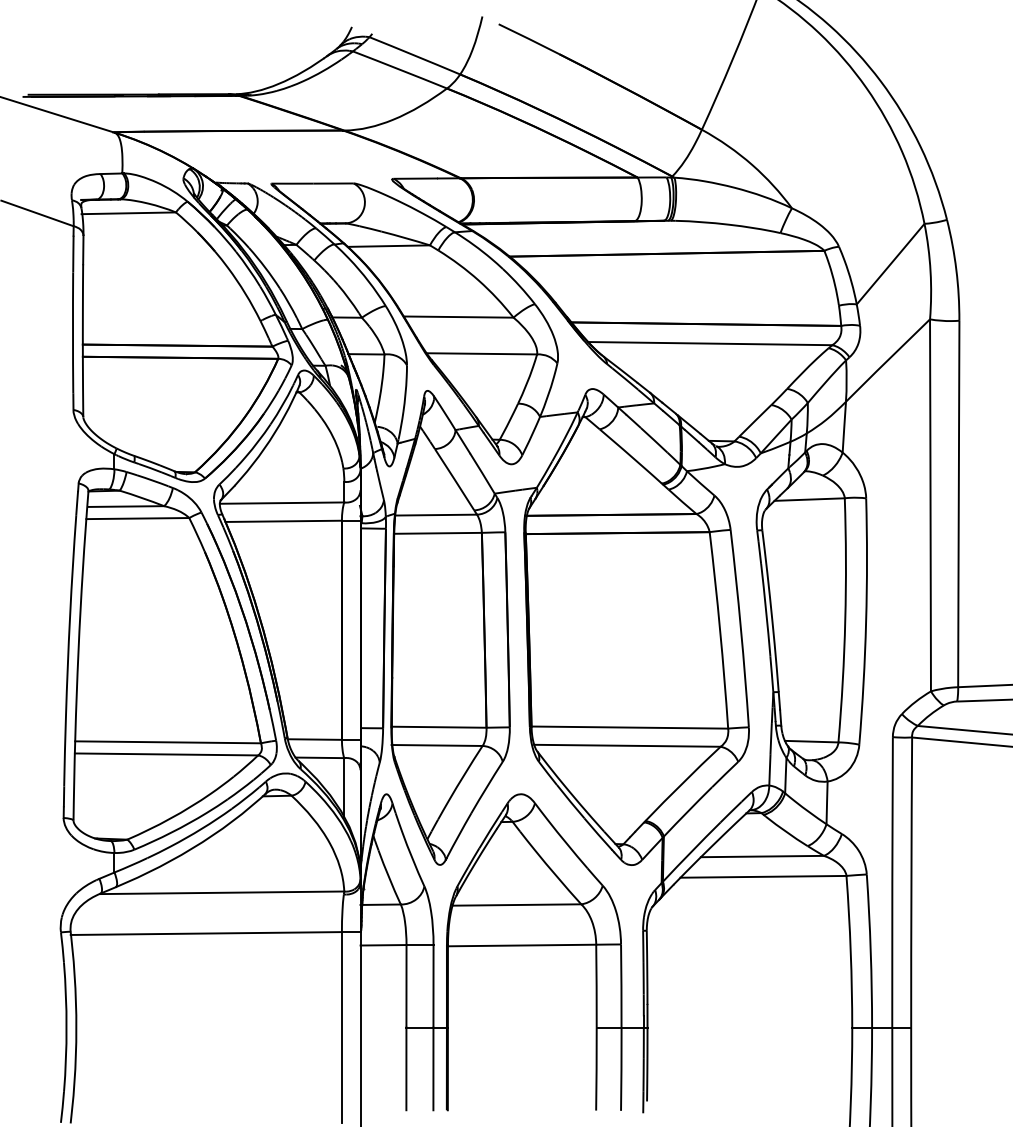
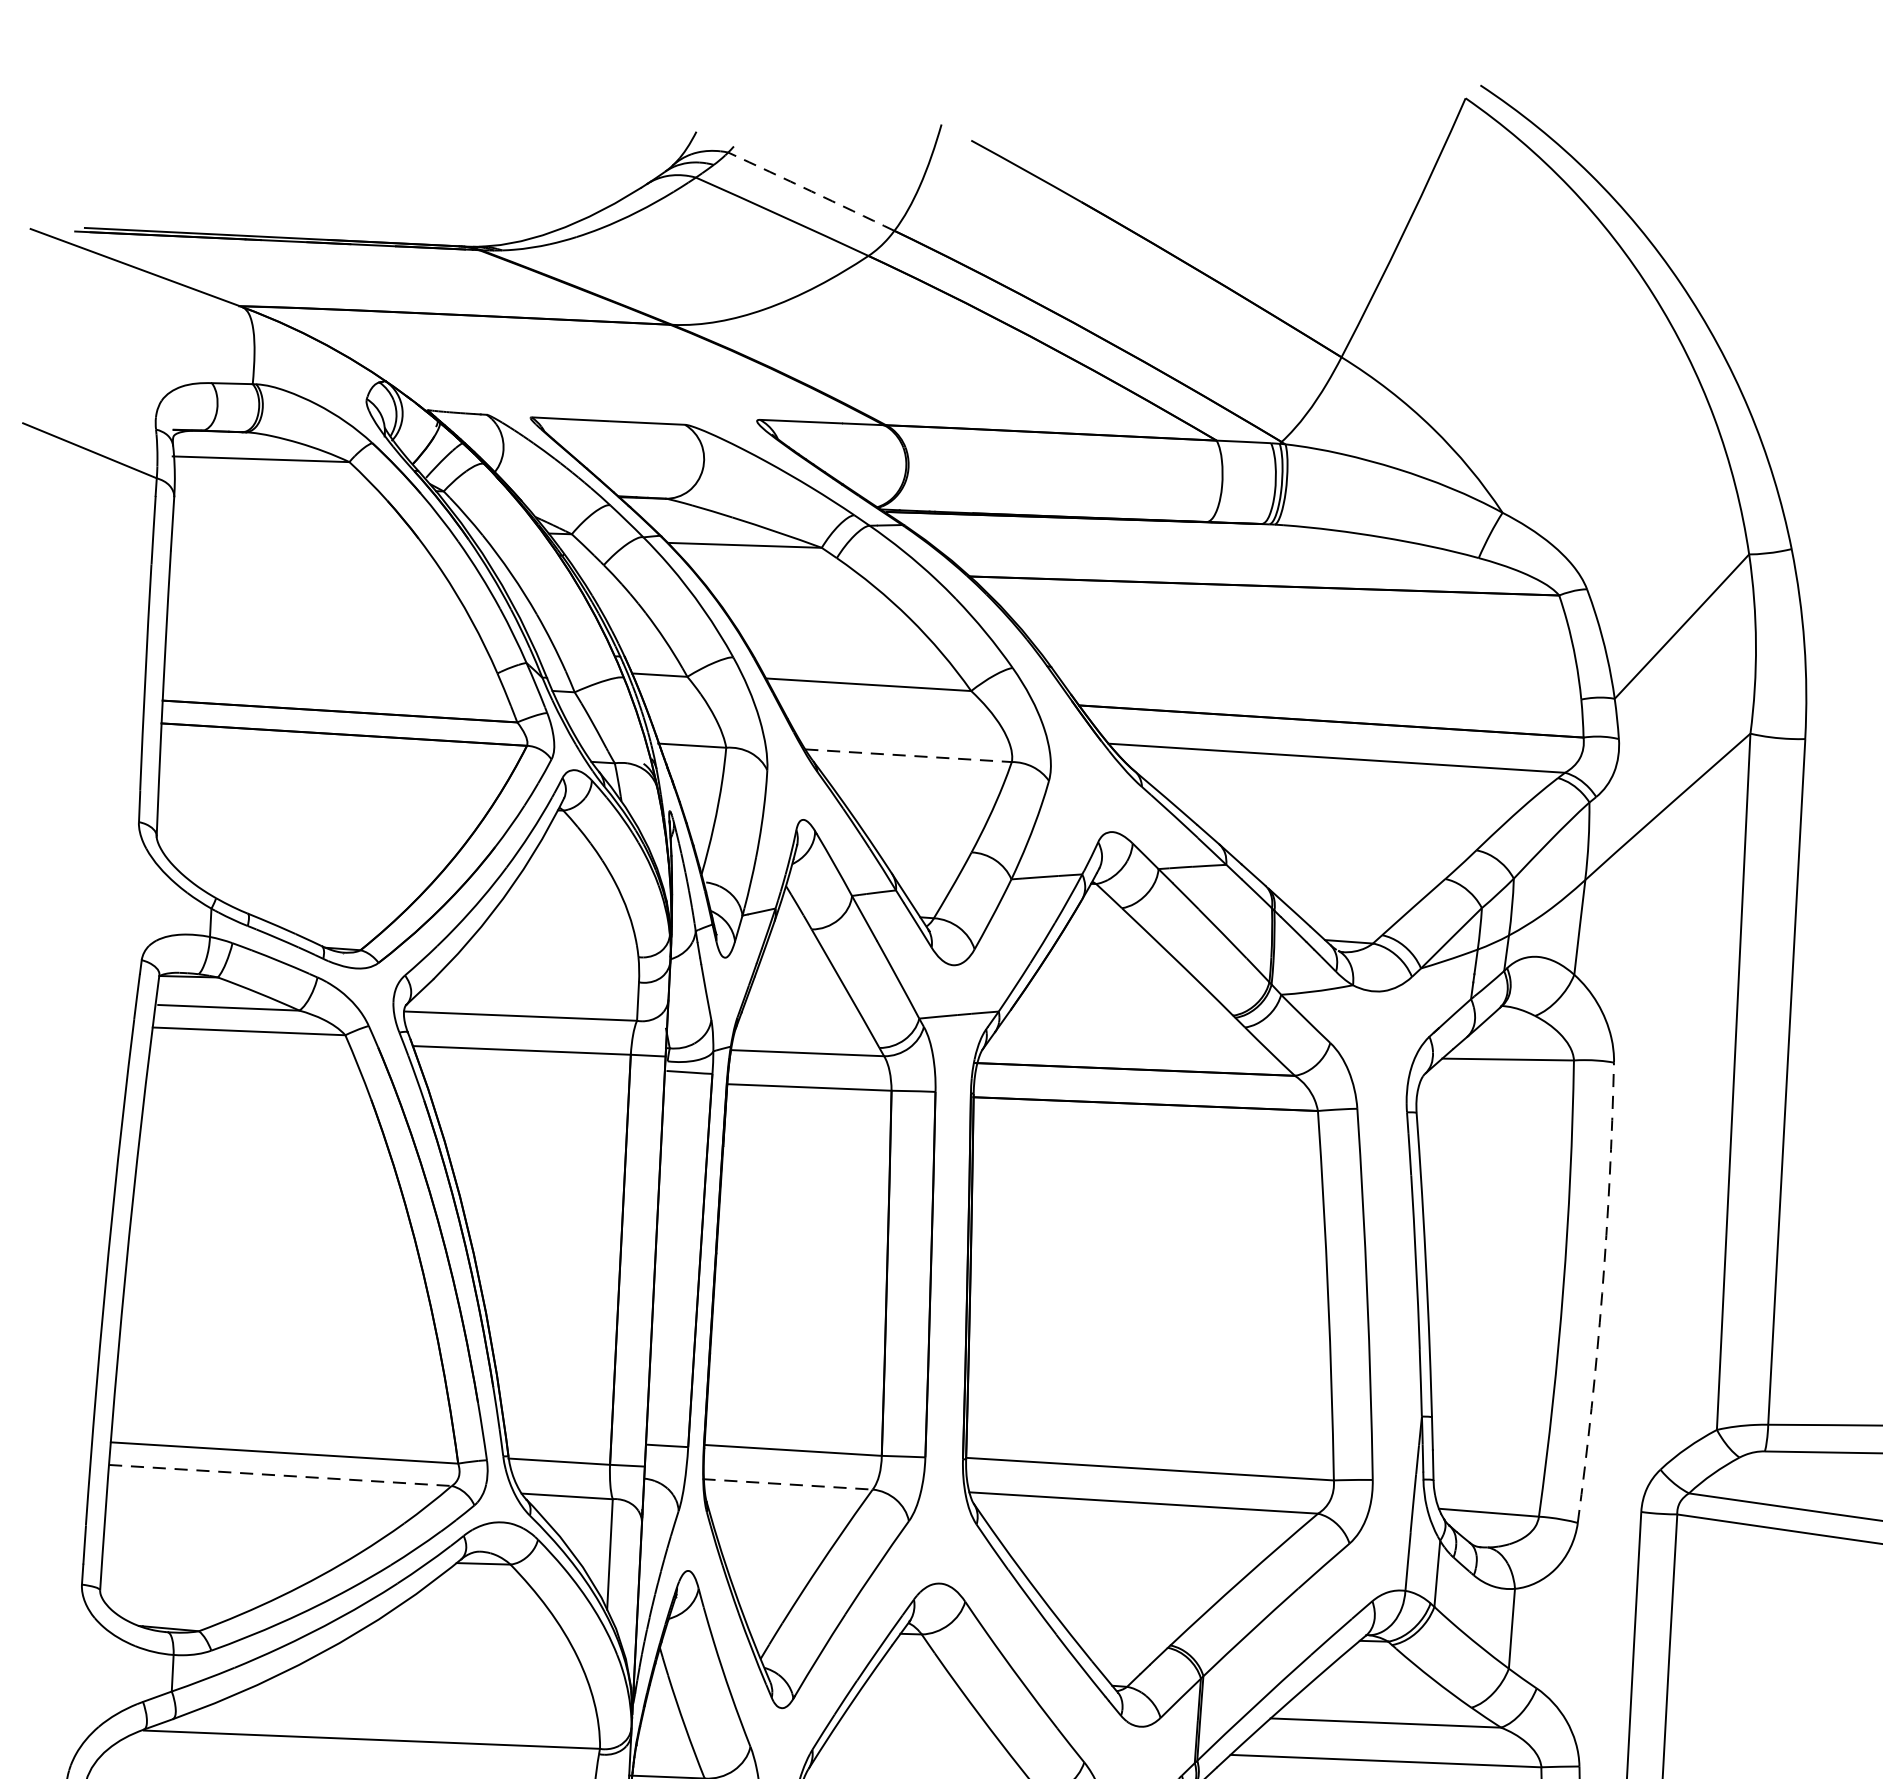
arc: (414, 55) -> (810, 191), solid -> dashed
line: (482, 353) -> (909, 755), solid -> dashed
arc: (866, 621) -> (1602, 1293), solid -> dashed
line: (437, 745) -> (788, 1484), solid -> dashed
line: (166, 754) -> (280, 1475), solid -> dashed

